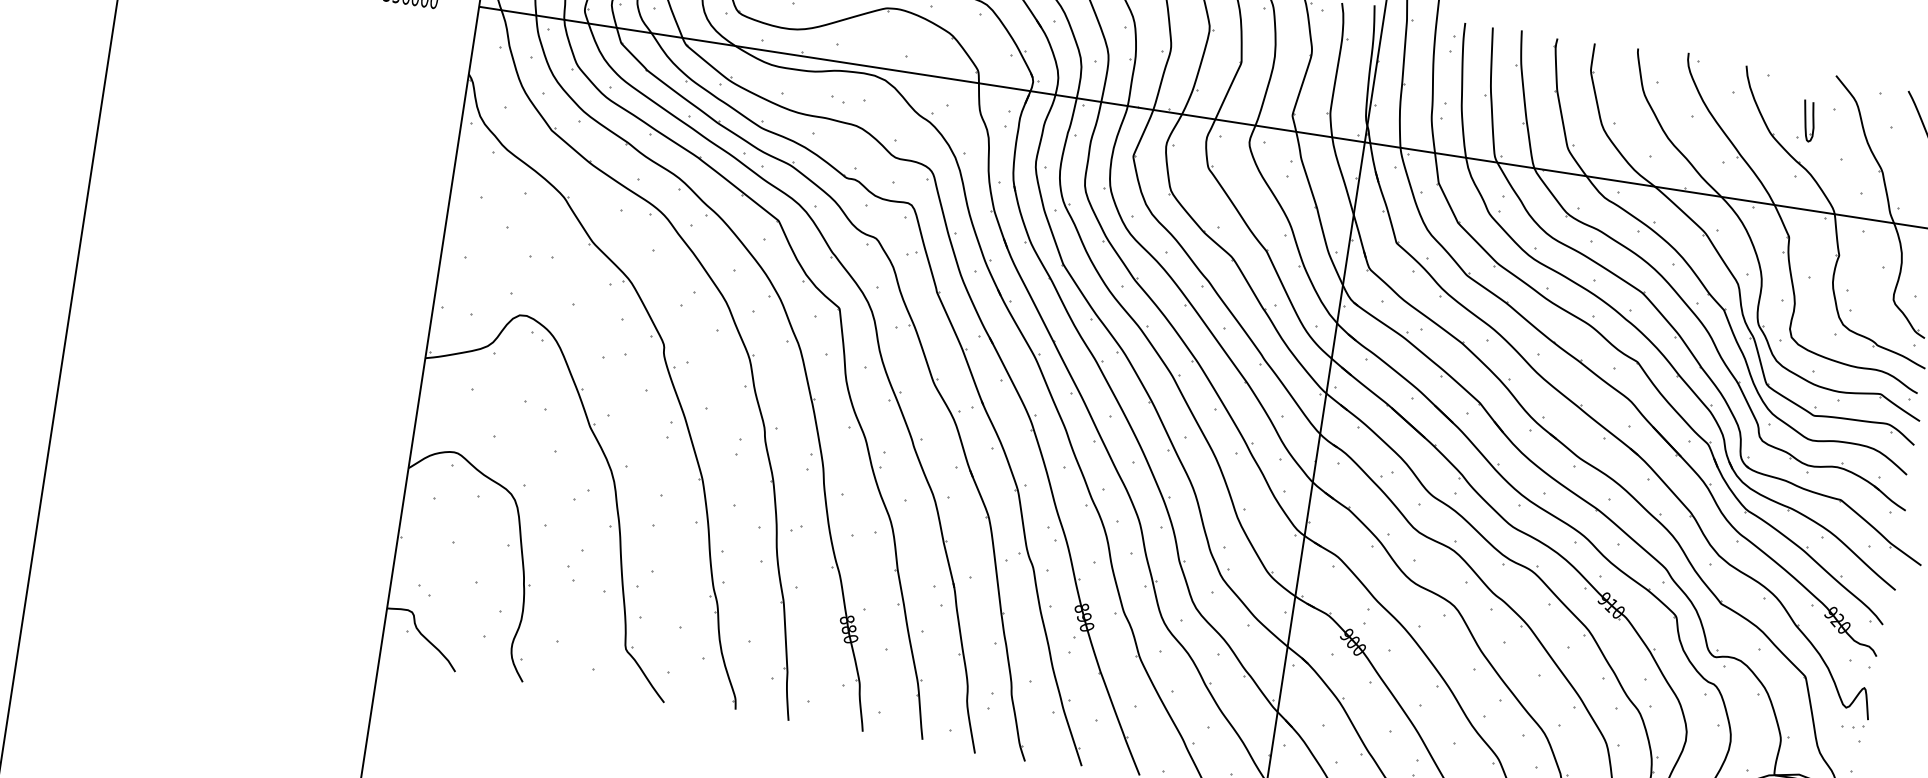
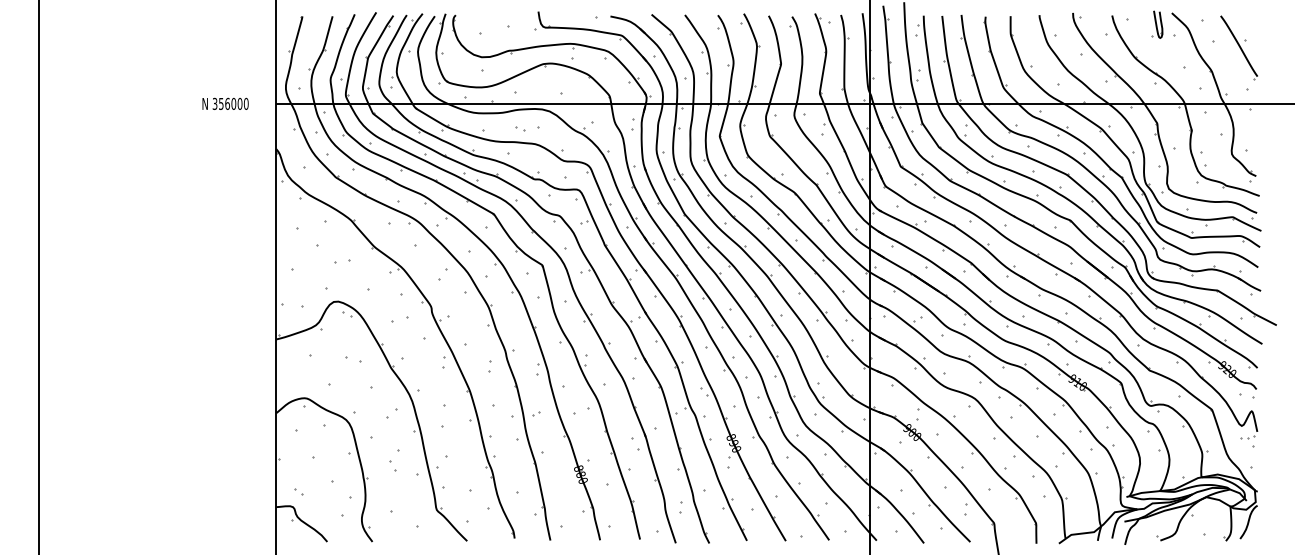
part: (1807, 120) -> (1157, 24), moved

